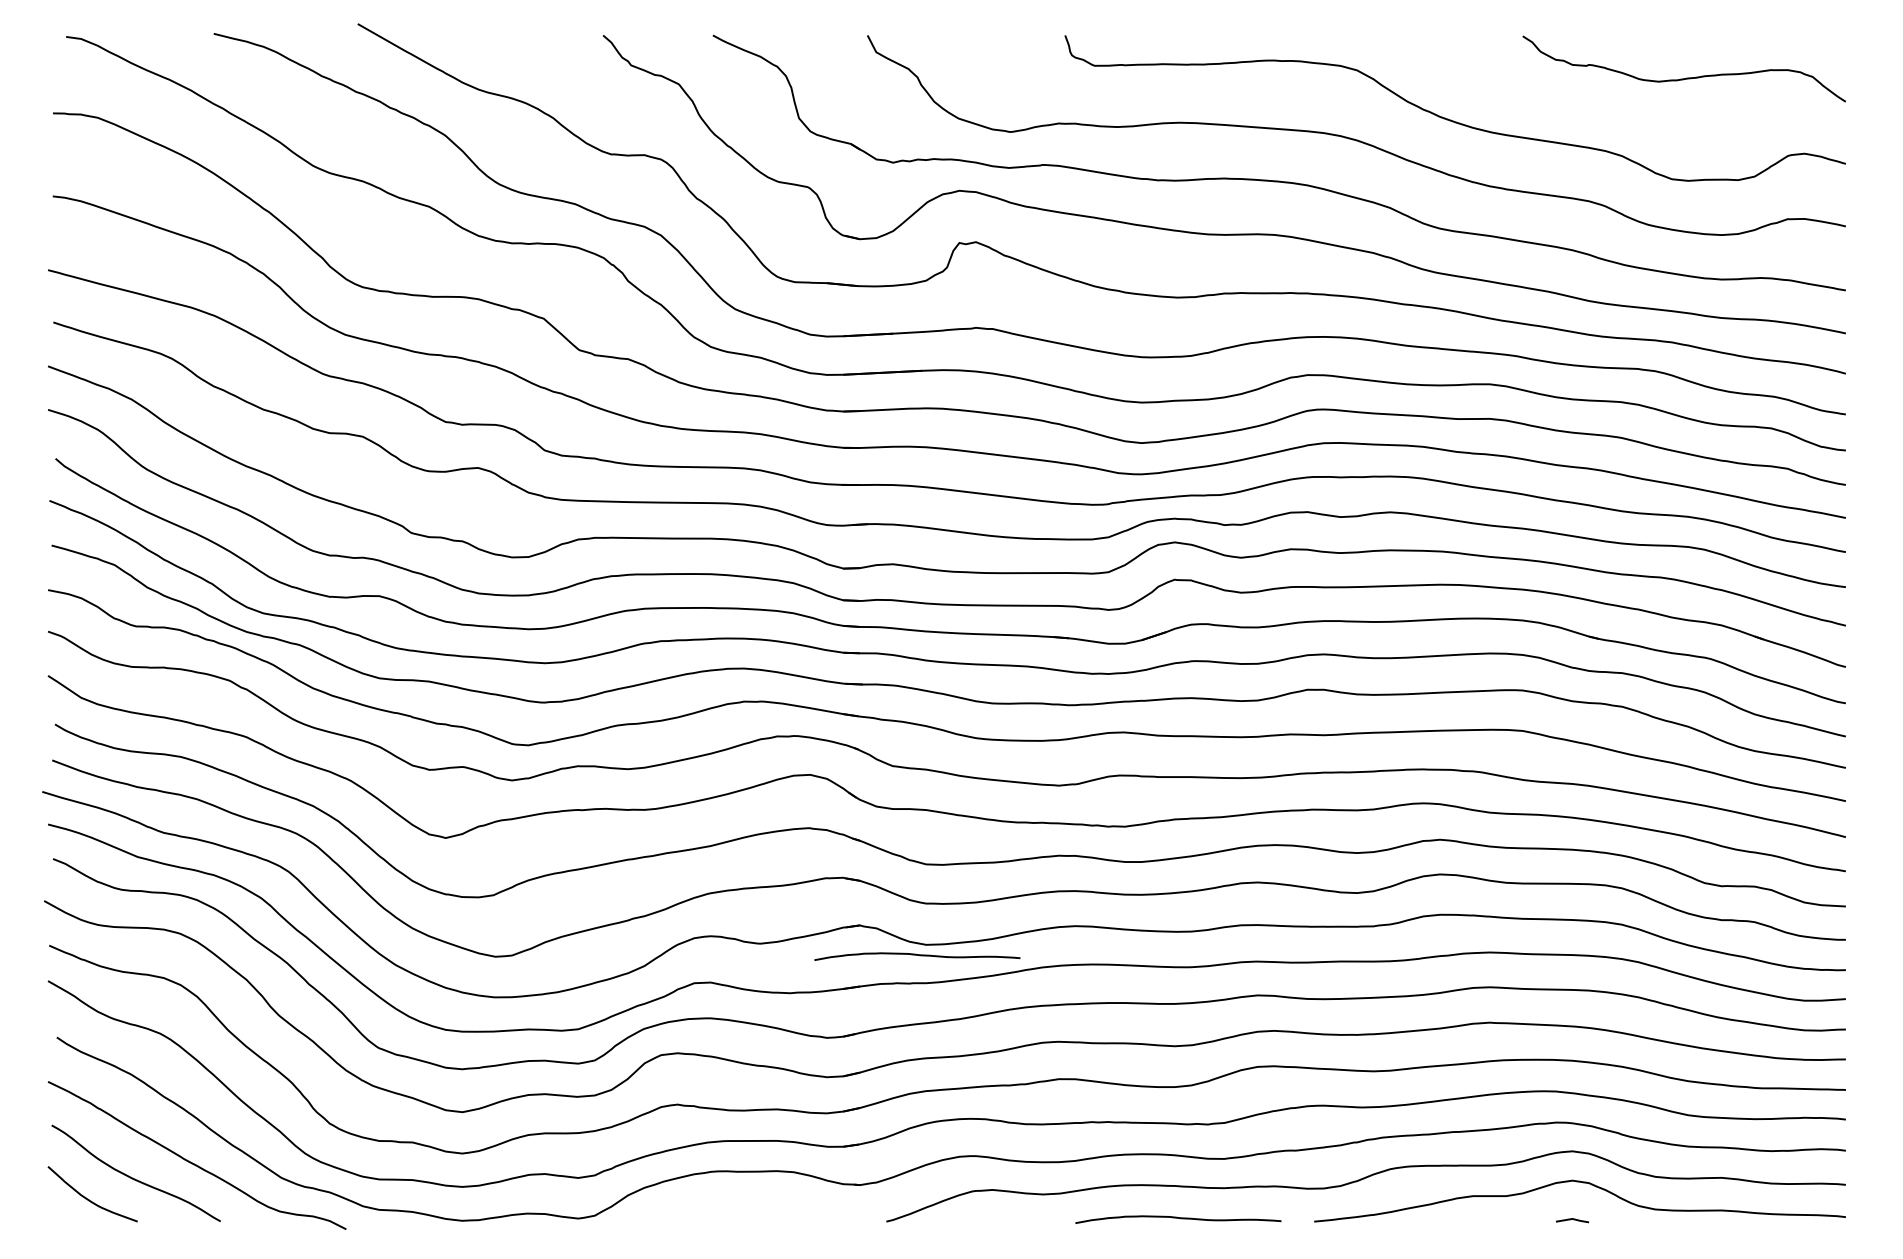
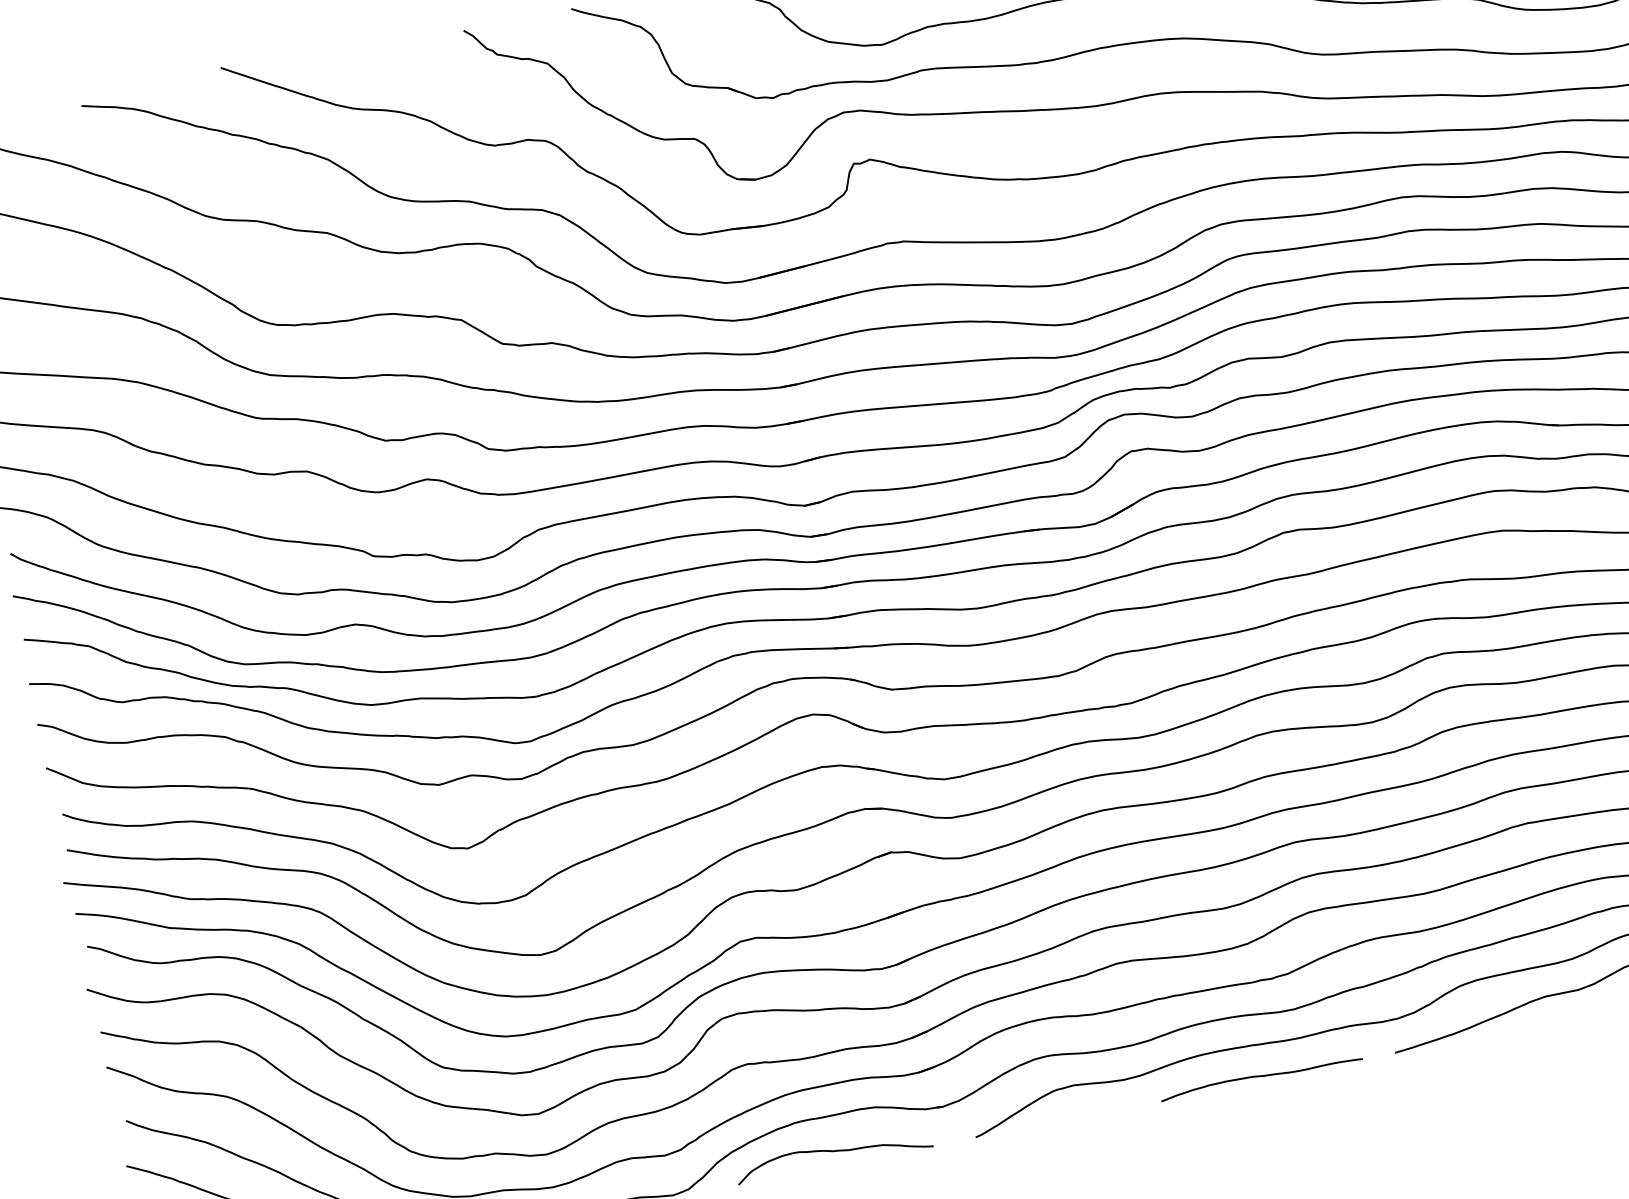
curve: (917, 955) -> (953, 870), removed
curve: (743, 1207) -> (832, 1151), added

